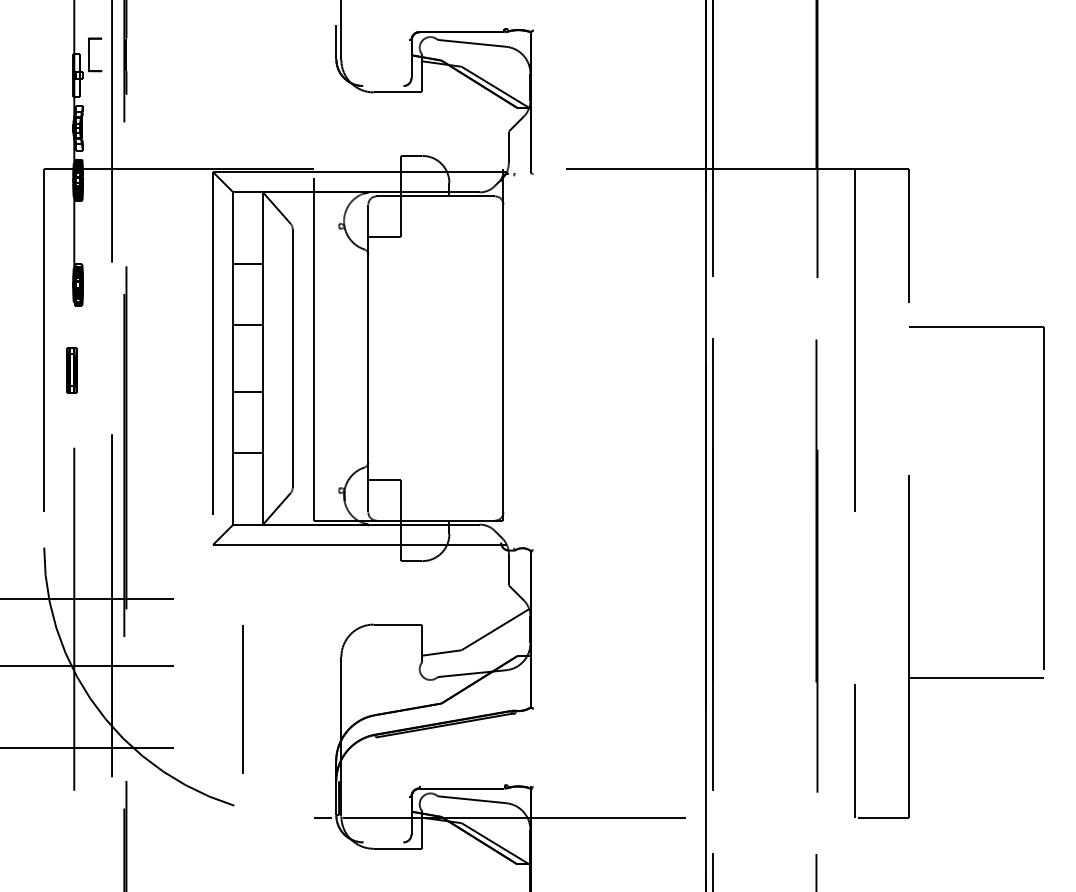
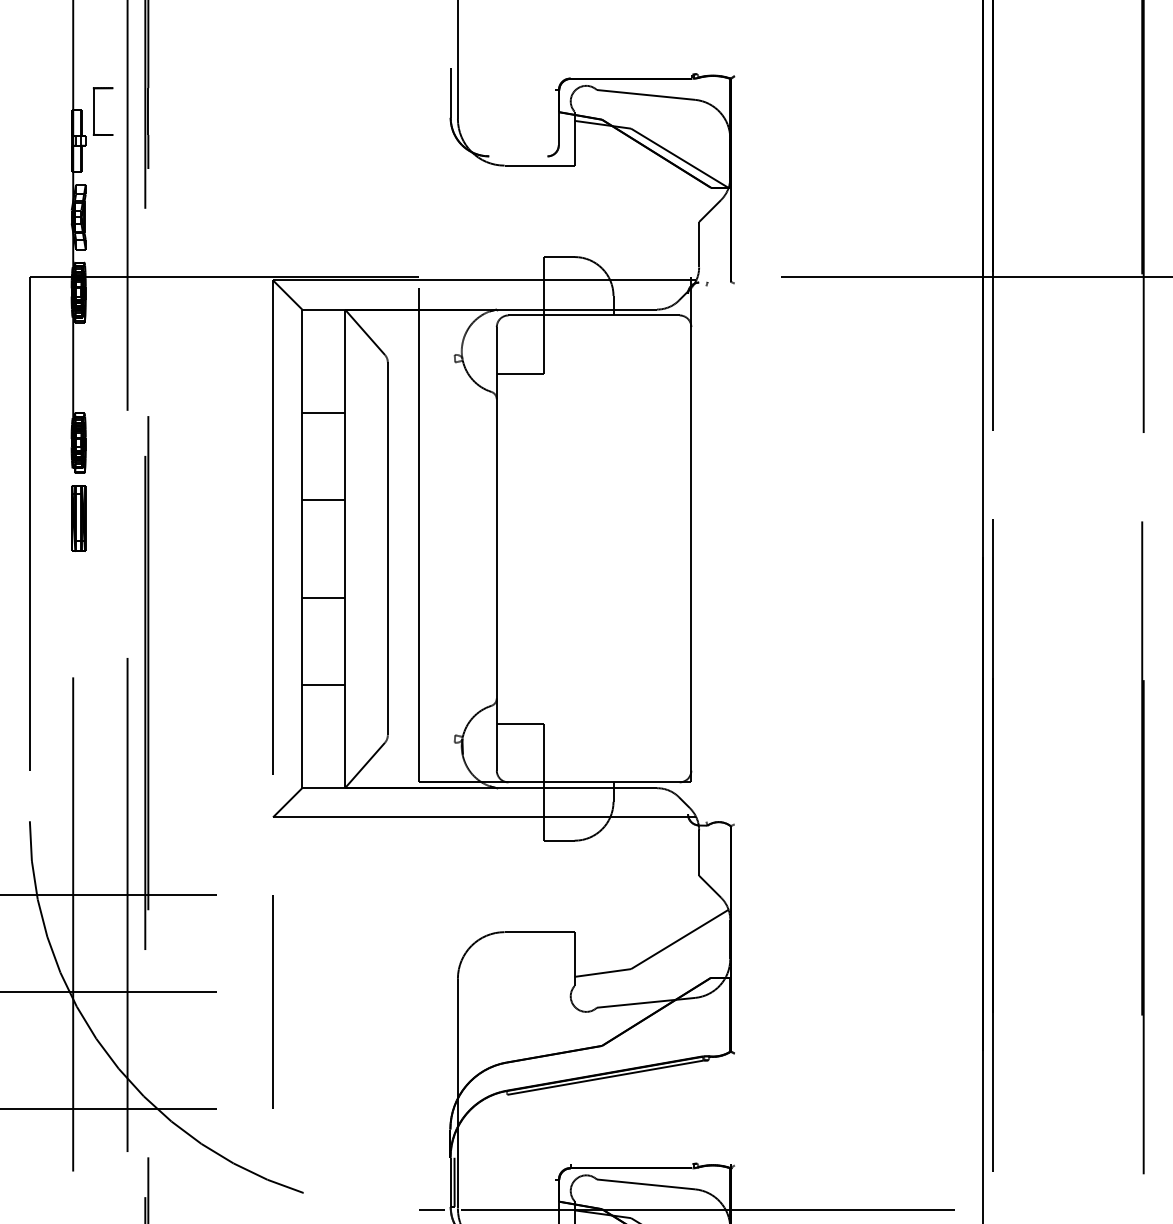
part: (71, 370) -> (77, 518), moved
line: (242, 699) -> (272, 1002), moved

